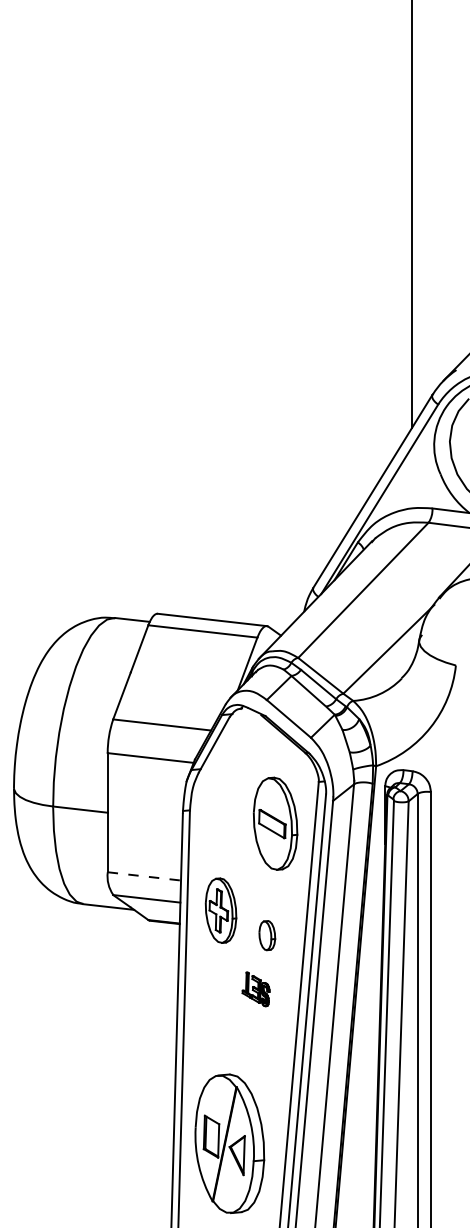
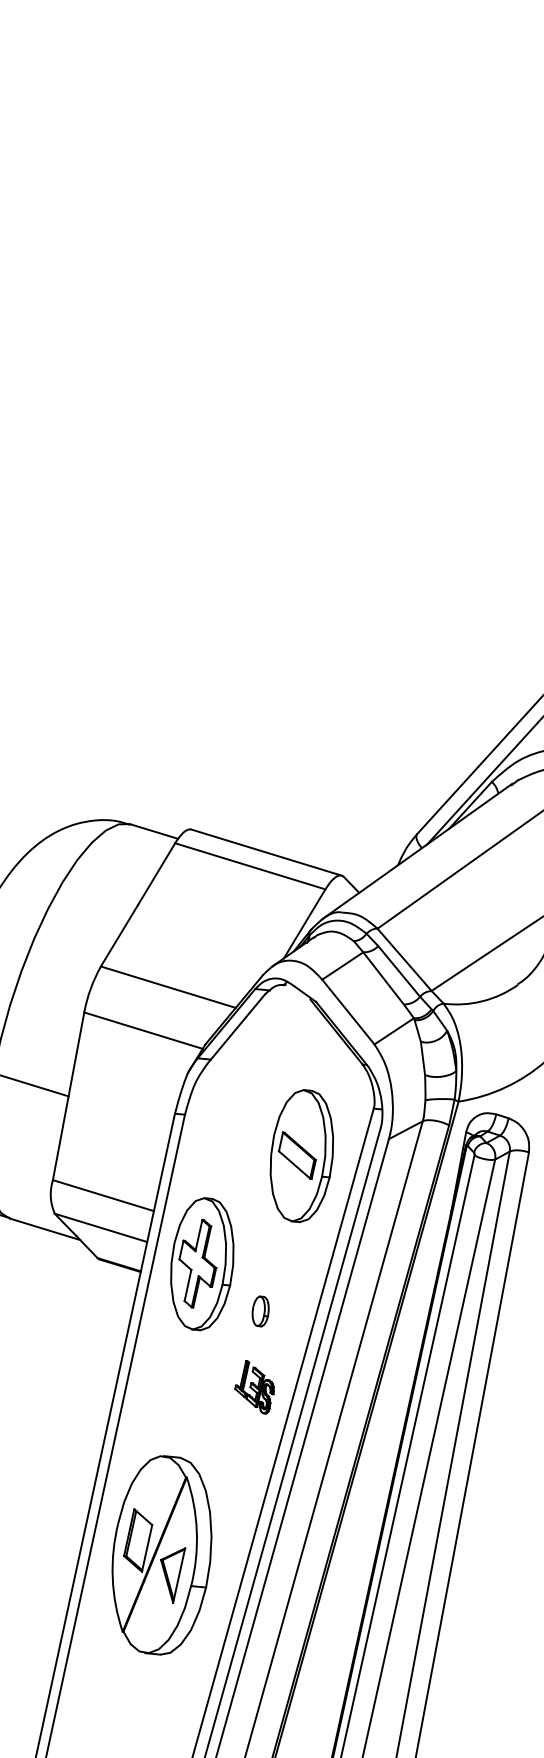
line: (144, 876) -> (103, 1195), dashed -> solid
part: (220, 910) -> (201, 1263), size x1.43
part: (266, 935) -> (259, 1310), size x0.71
part: (255, 989) -> (254, 1387), moved
part: (229, 1143) -> (161, 1554), moved

